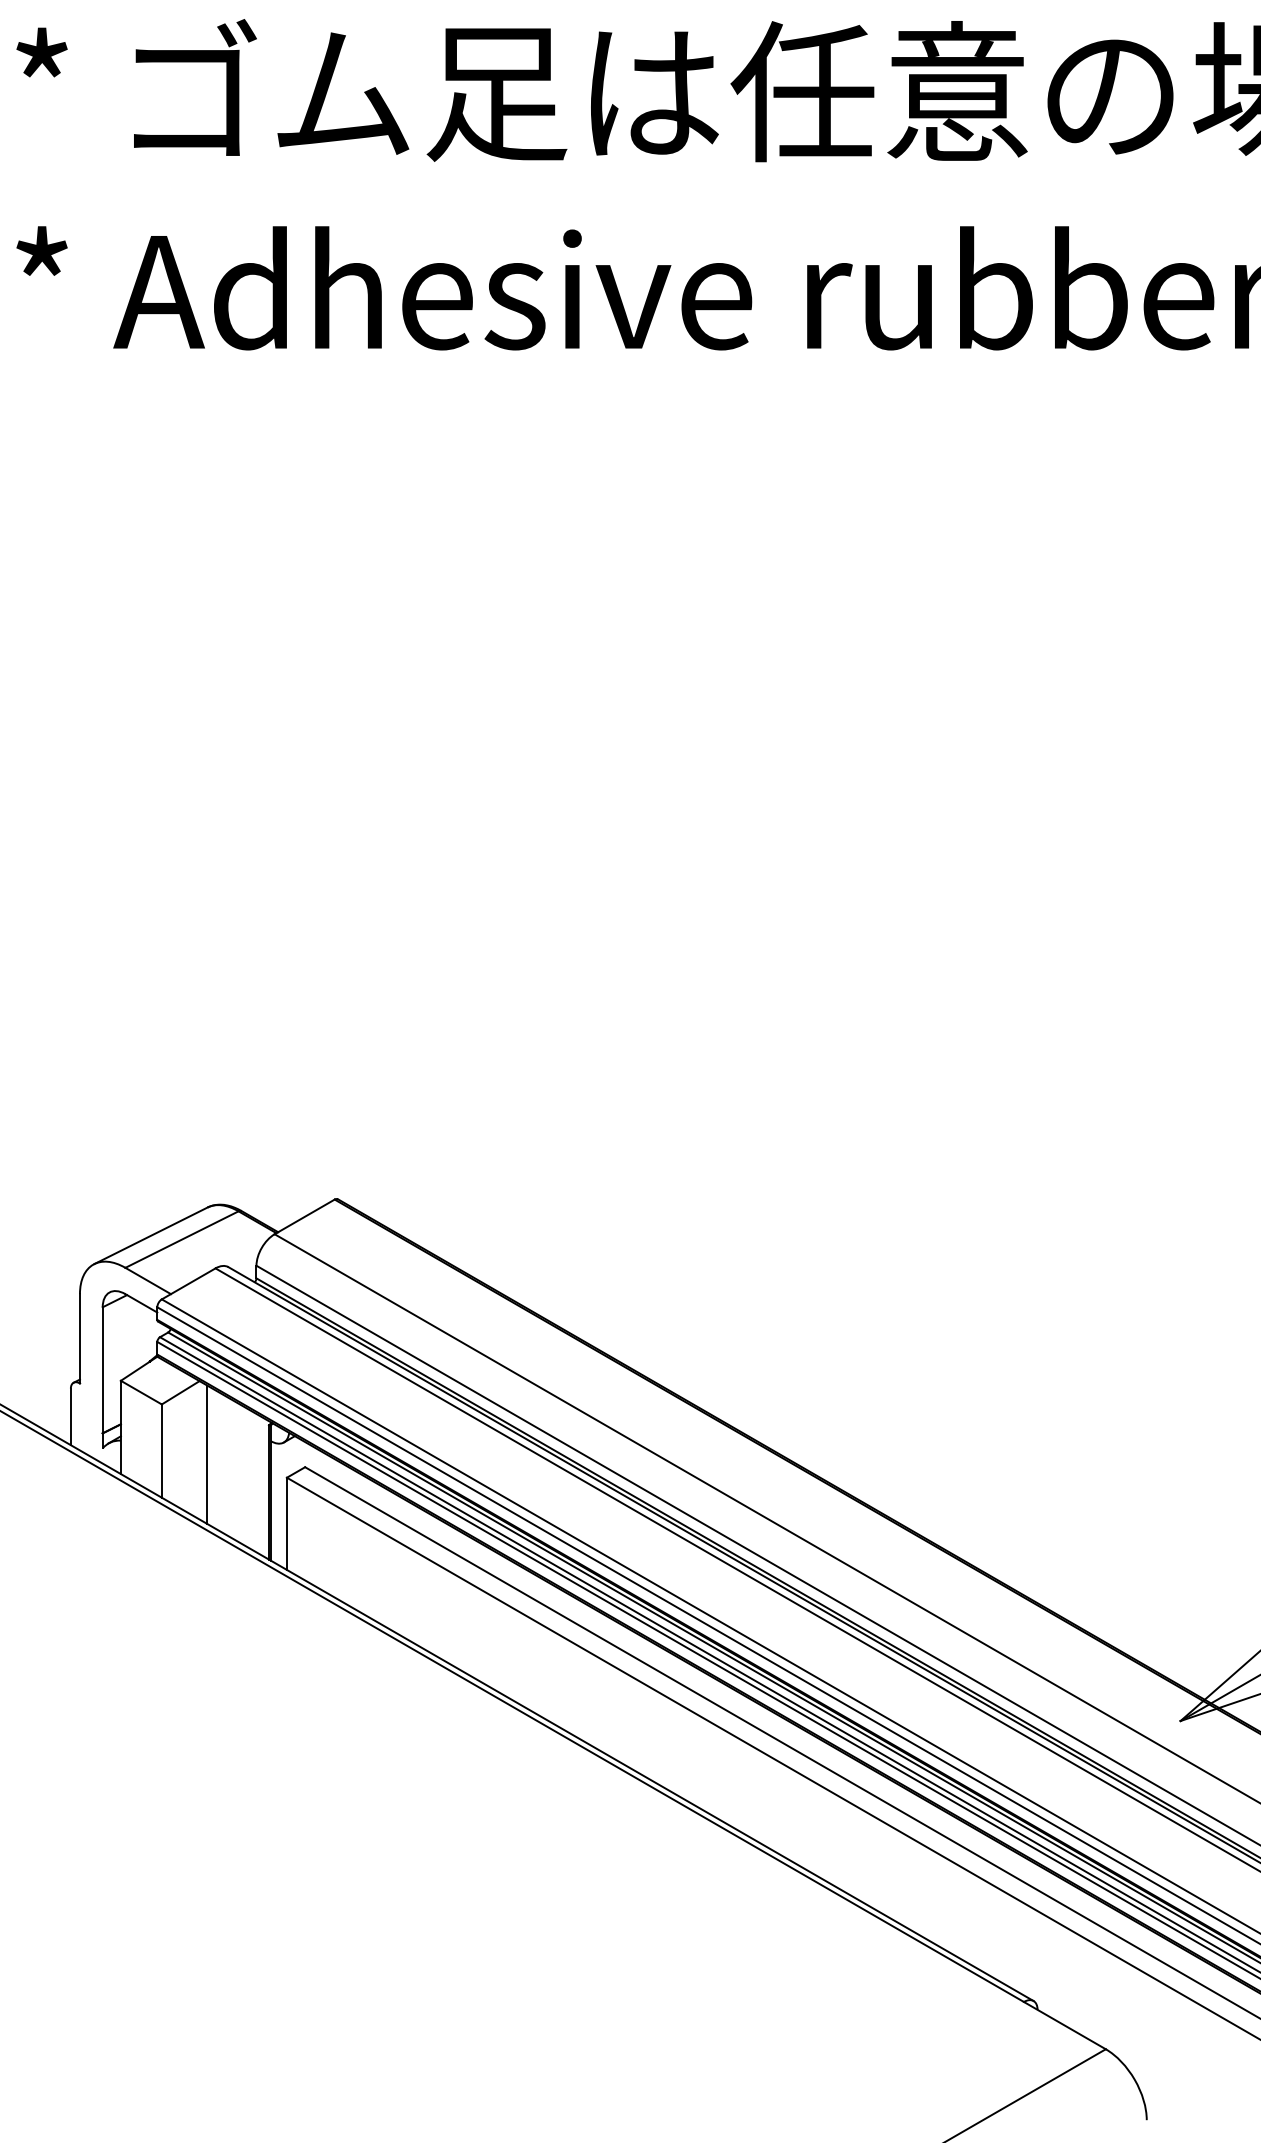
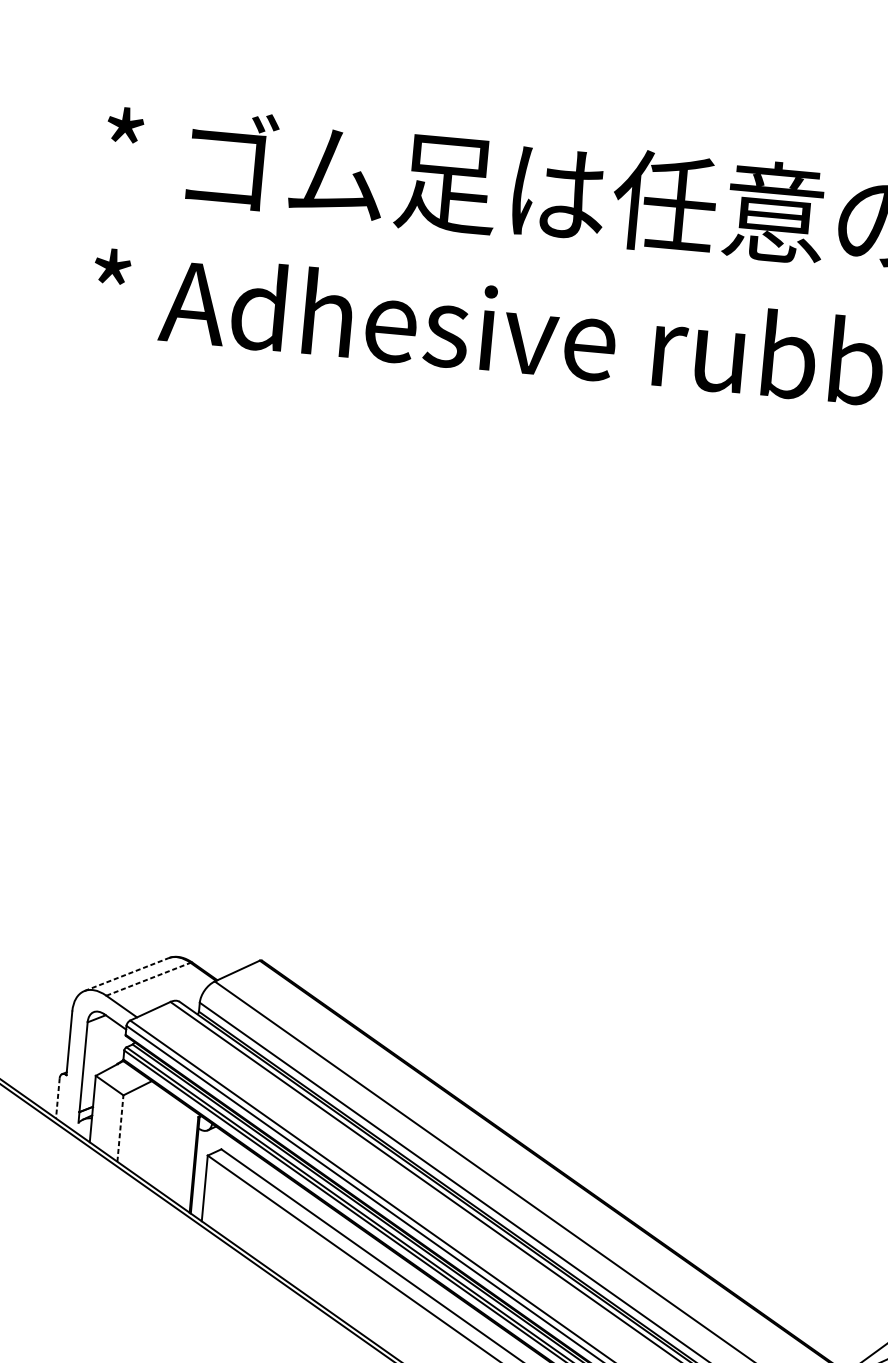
line: (151, 1235) -> (127, 974), solid -> dashed
line: (182, 1239) -> (148, 979), solid -> dashed
line: (70, 1417) -> (57, 1098), solid -> dashed
line: (161, 1451) -> (120, 1128), solid -> dashed
line: (207, 1454) -> (152, 1133), removed

